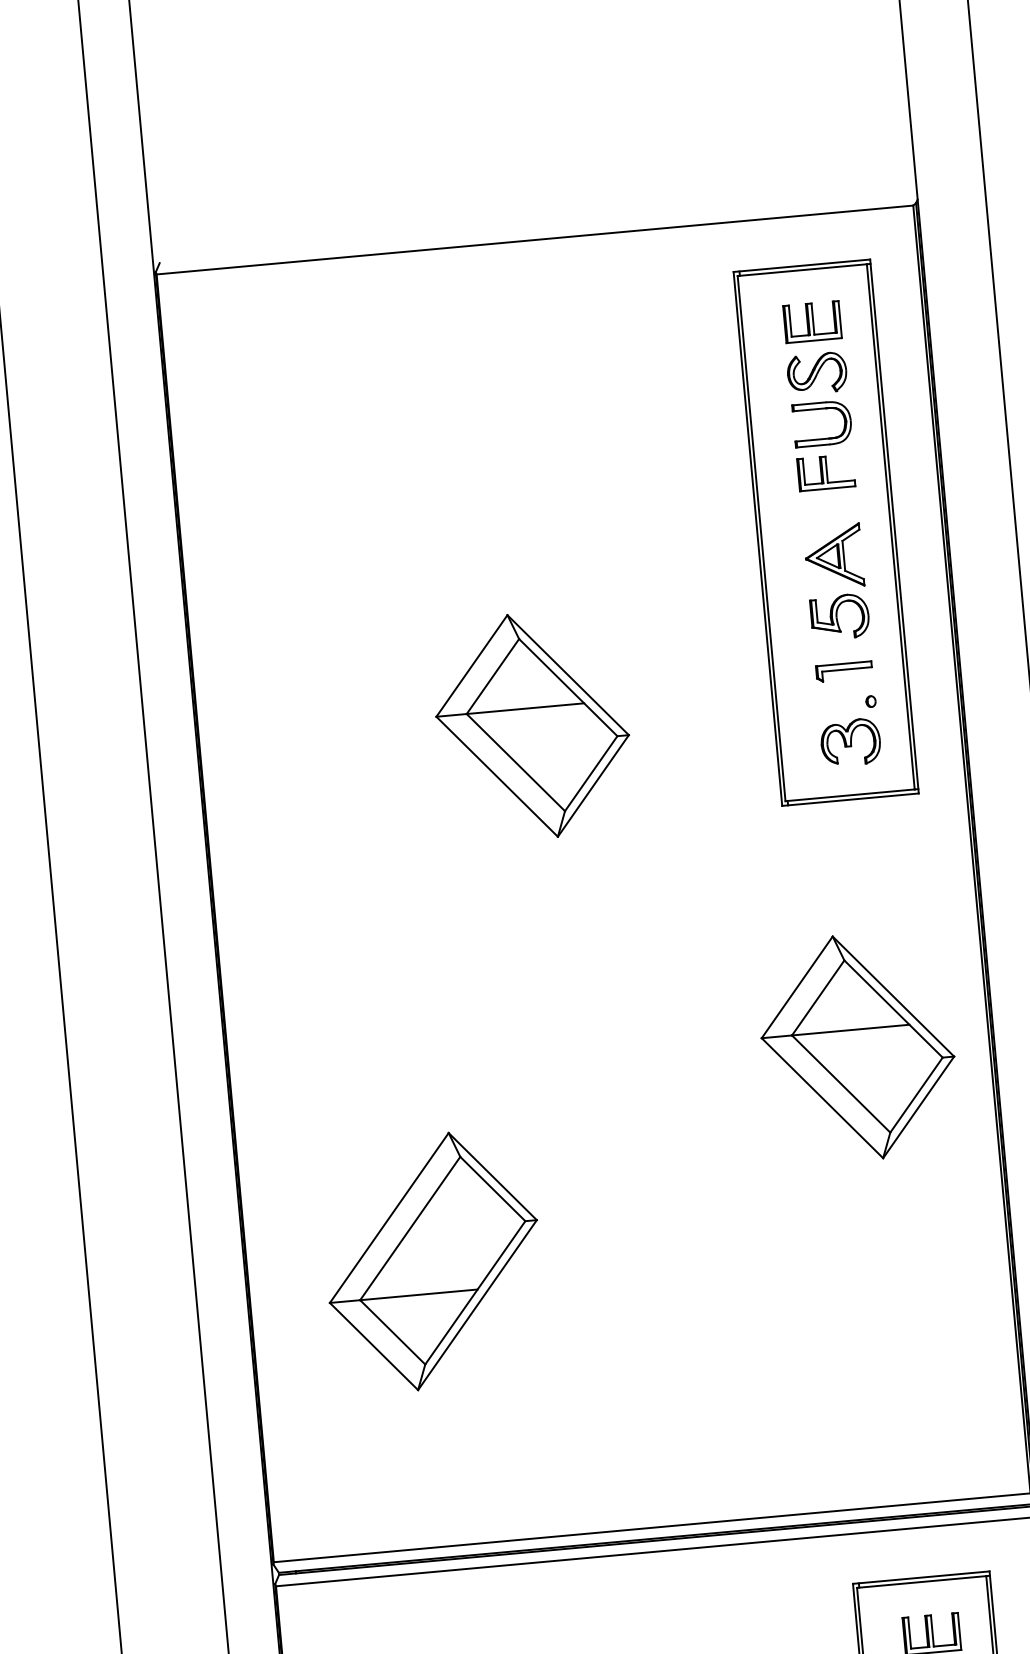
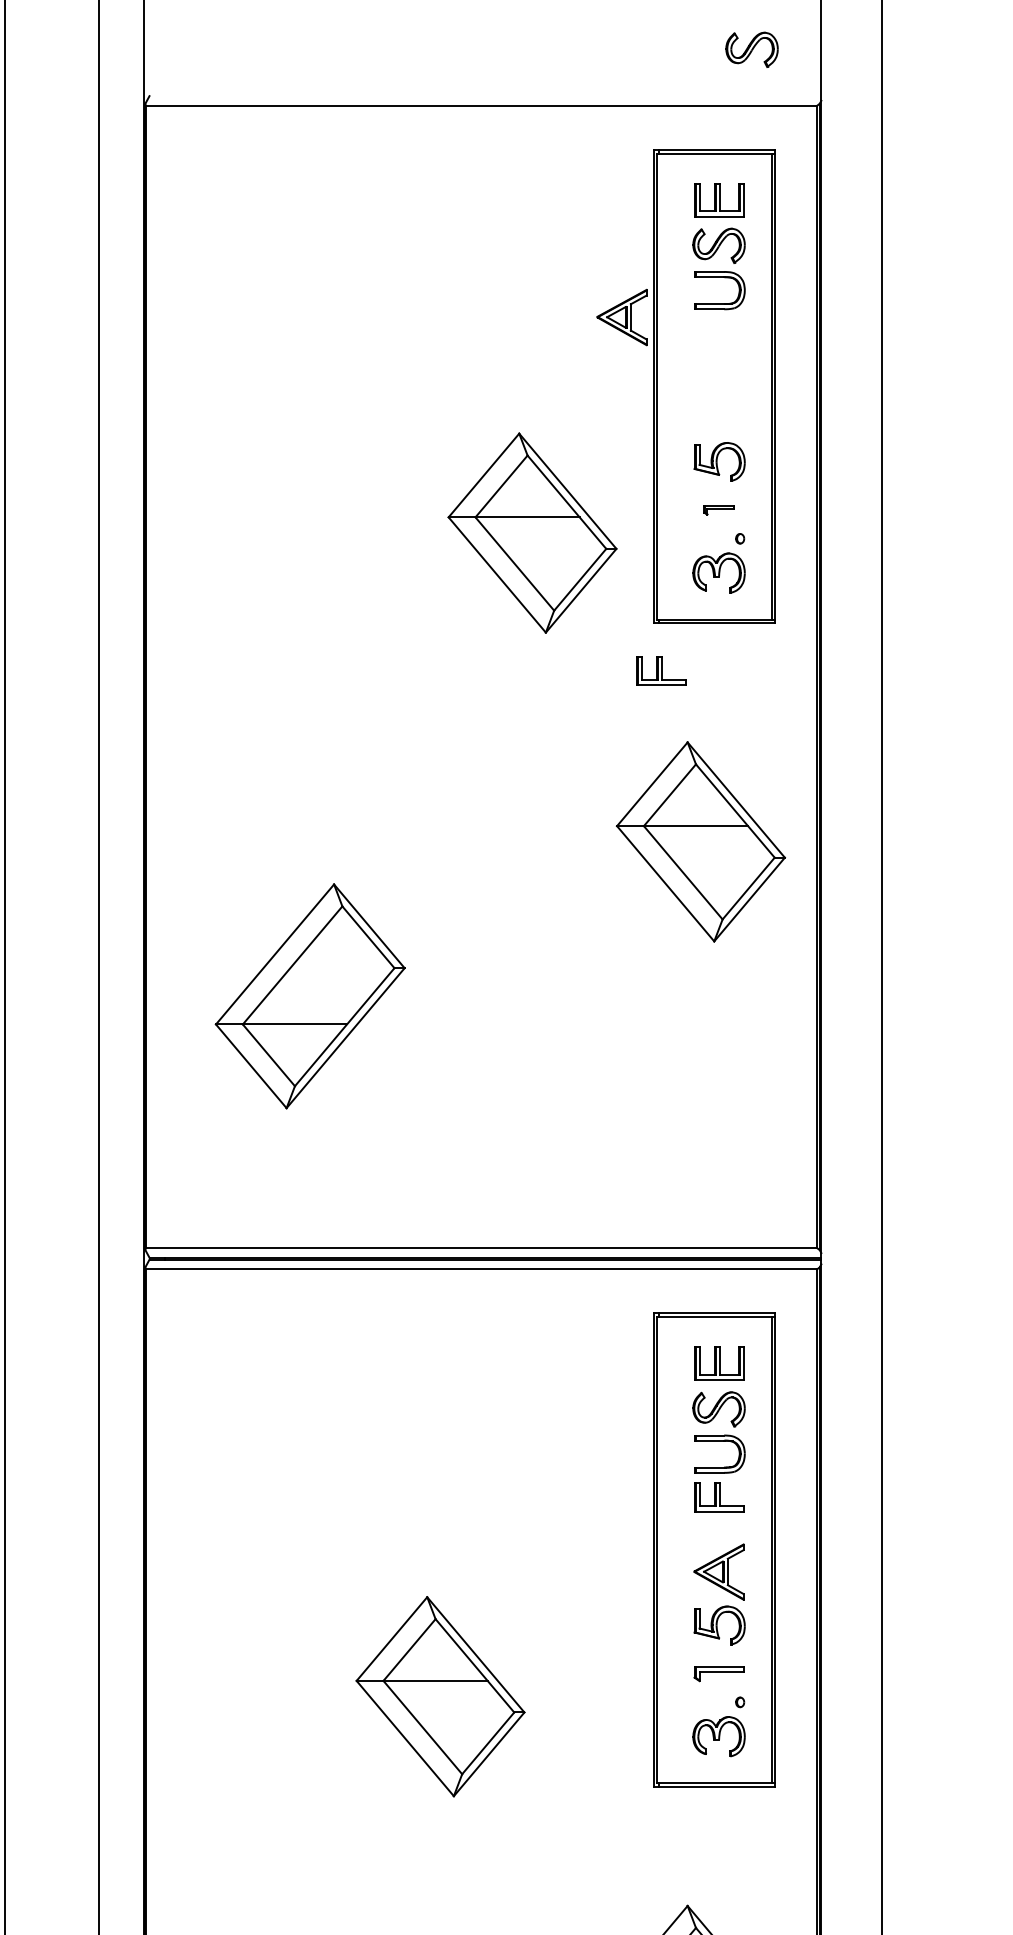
part: (833, 148) -> (751, 49), added
part: (826, 472) -> (661, 670), moved
part: (833, 556) -> (621, 317), moved
part: (843, 671) -> (718, 510), size x0.6
part: (532, 725) -> (532, 532), moved

